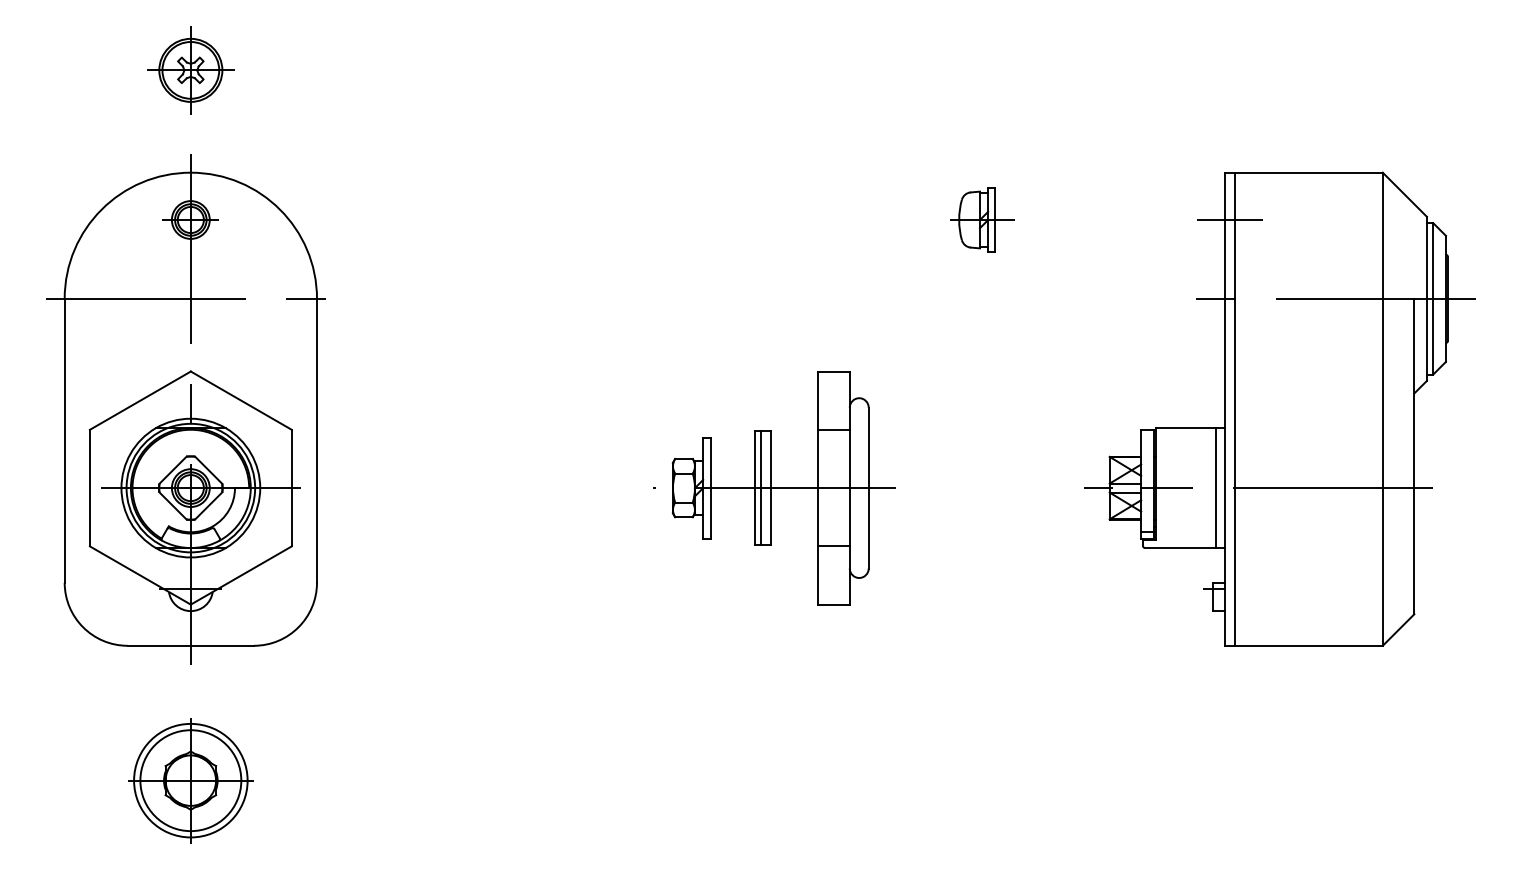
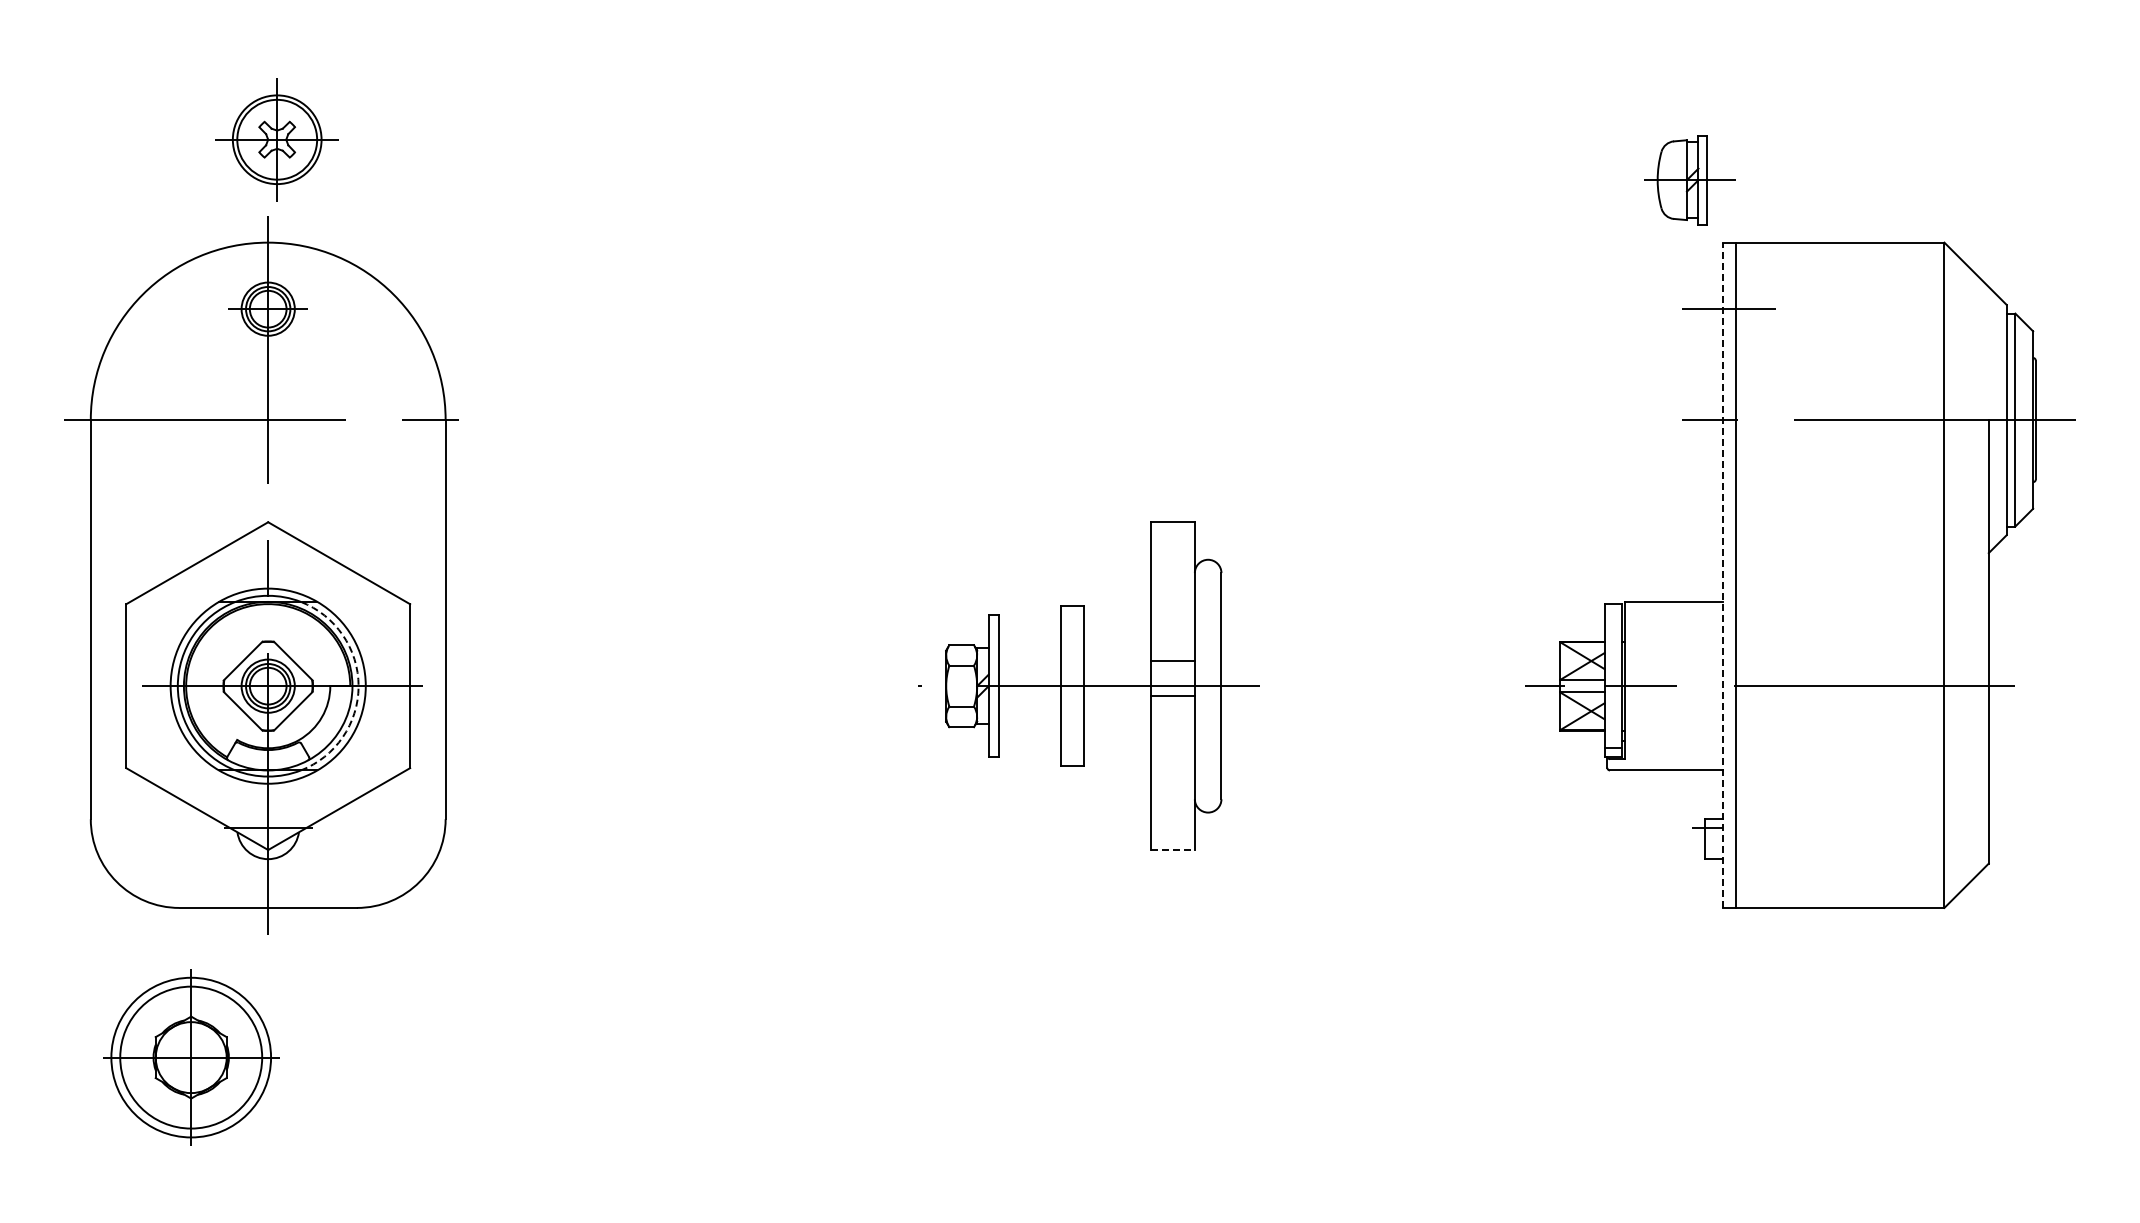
part: (190, 70) -> (276, 139), moved
part: (981, 220) -> (1689, 180), moved
line: (1224, 409) -> (1722, 575), solid -> dashed
line: (833, 430) -> (1172, 661), moved
line: (1215, 487) -> (1709, 685), removed
arc: (255, 488) -> (358, 686), solid -> dashed
line: (761, 488) -> (1070, 686), removed
line: (833, 546) -> (1172, 696), moved
line: (834, 604) -> (1173, 850), solid -> dashed
part: (191, 780) -> (191, 1057), moved

